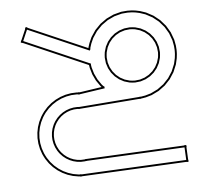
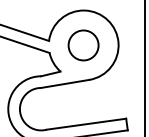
circle: (131, 54) -> (83, 45), size x0.7

